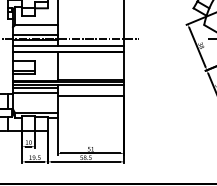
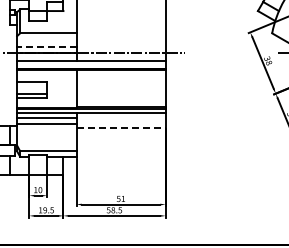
line: (35, 35) -> (46, 47), solid -> dashed
line: (91, 95) -> (121, 127), solid -> dashed

